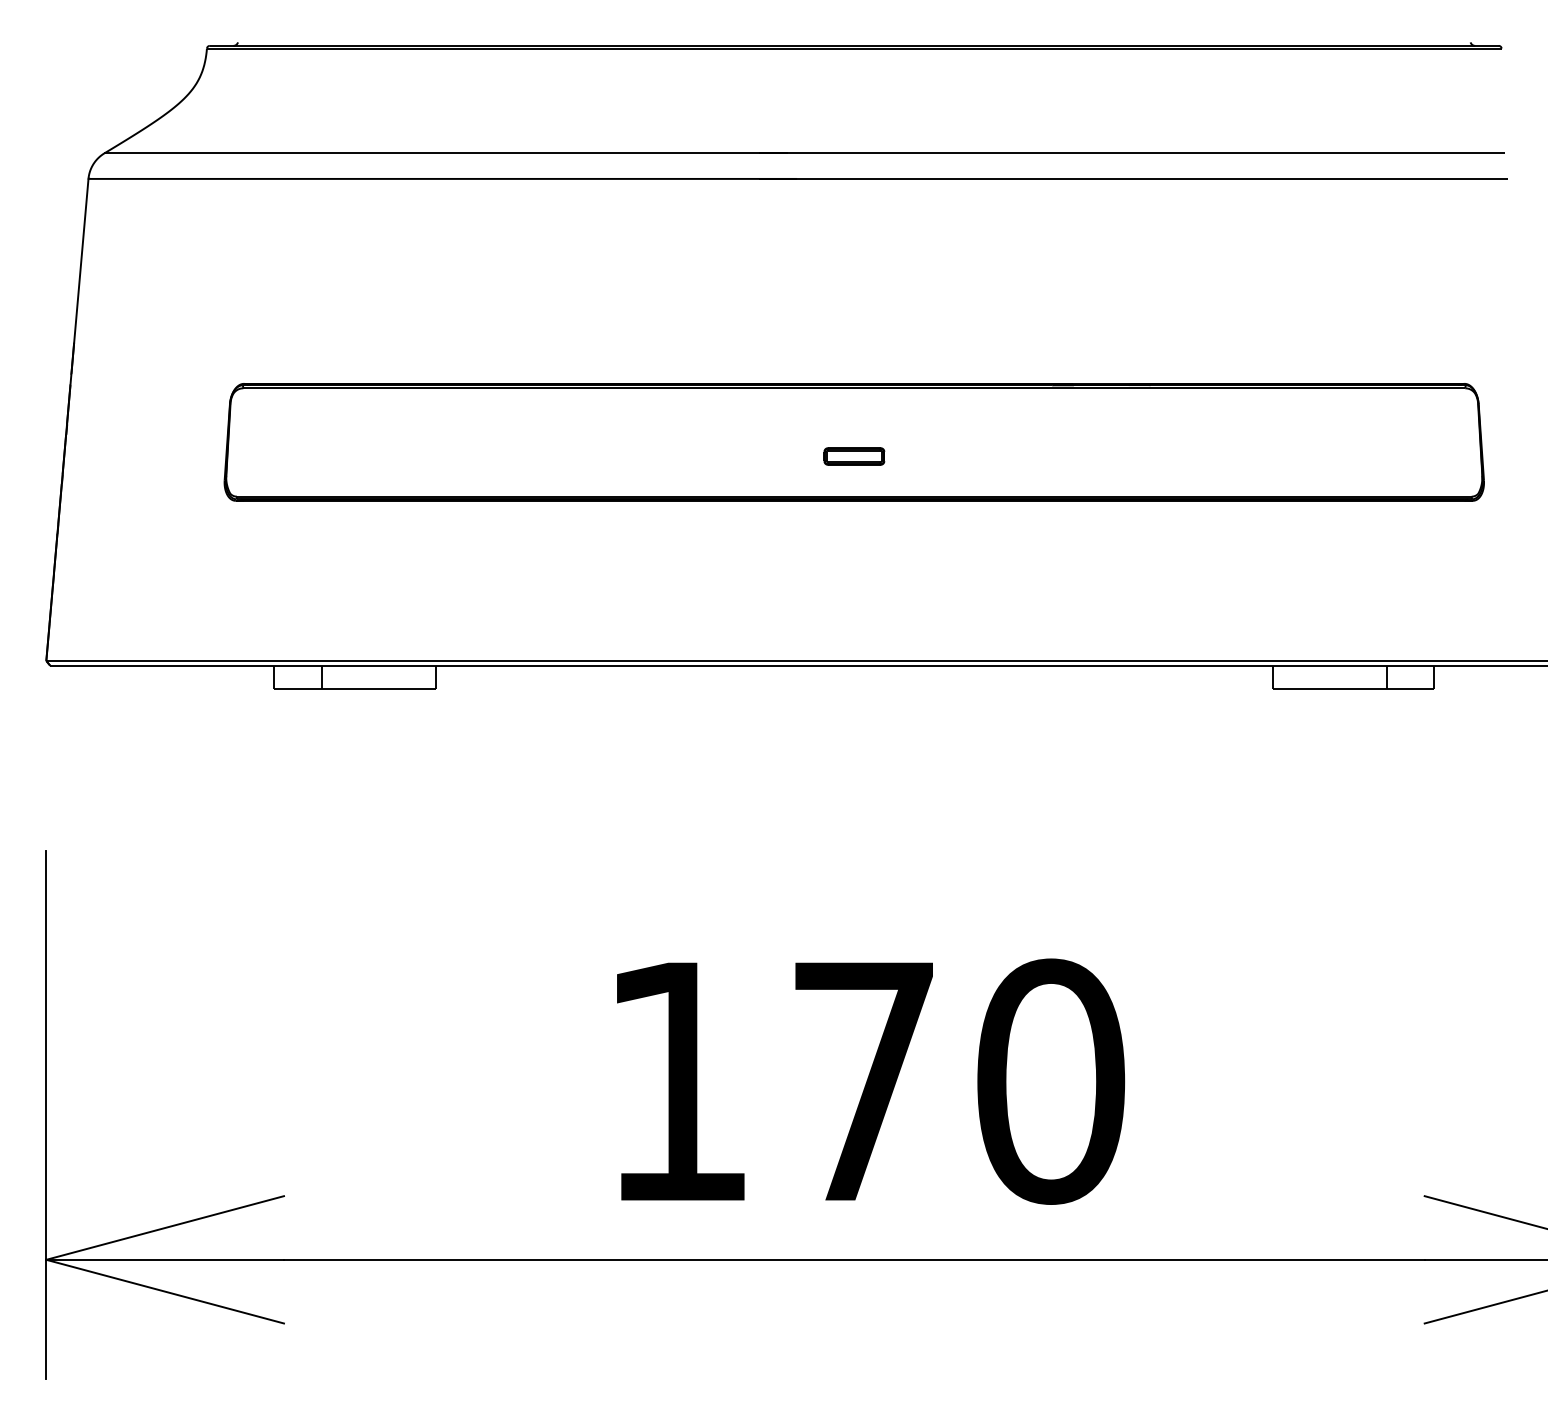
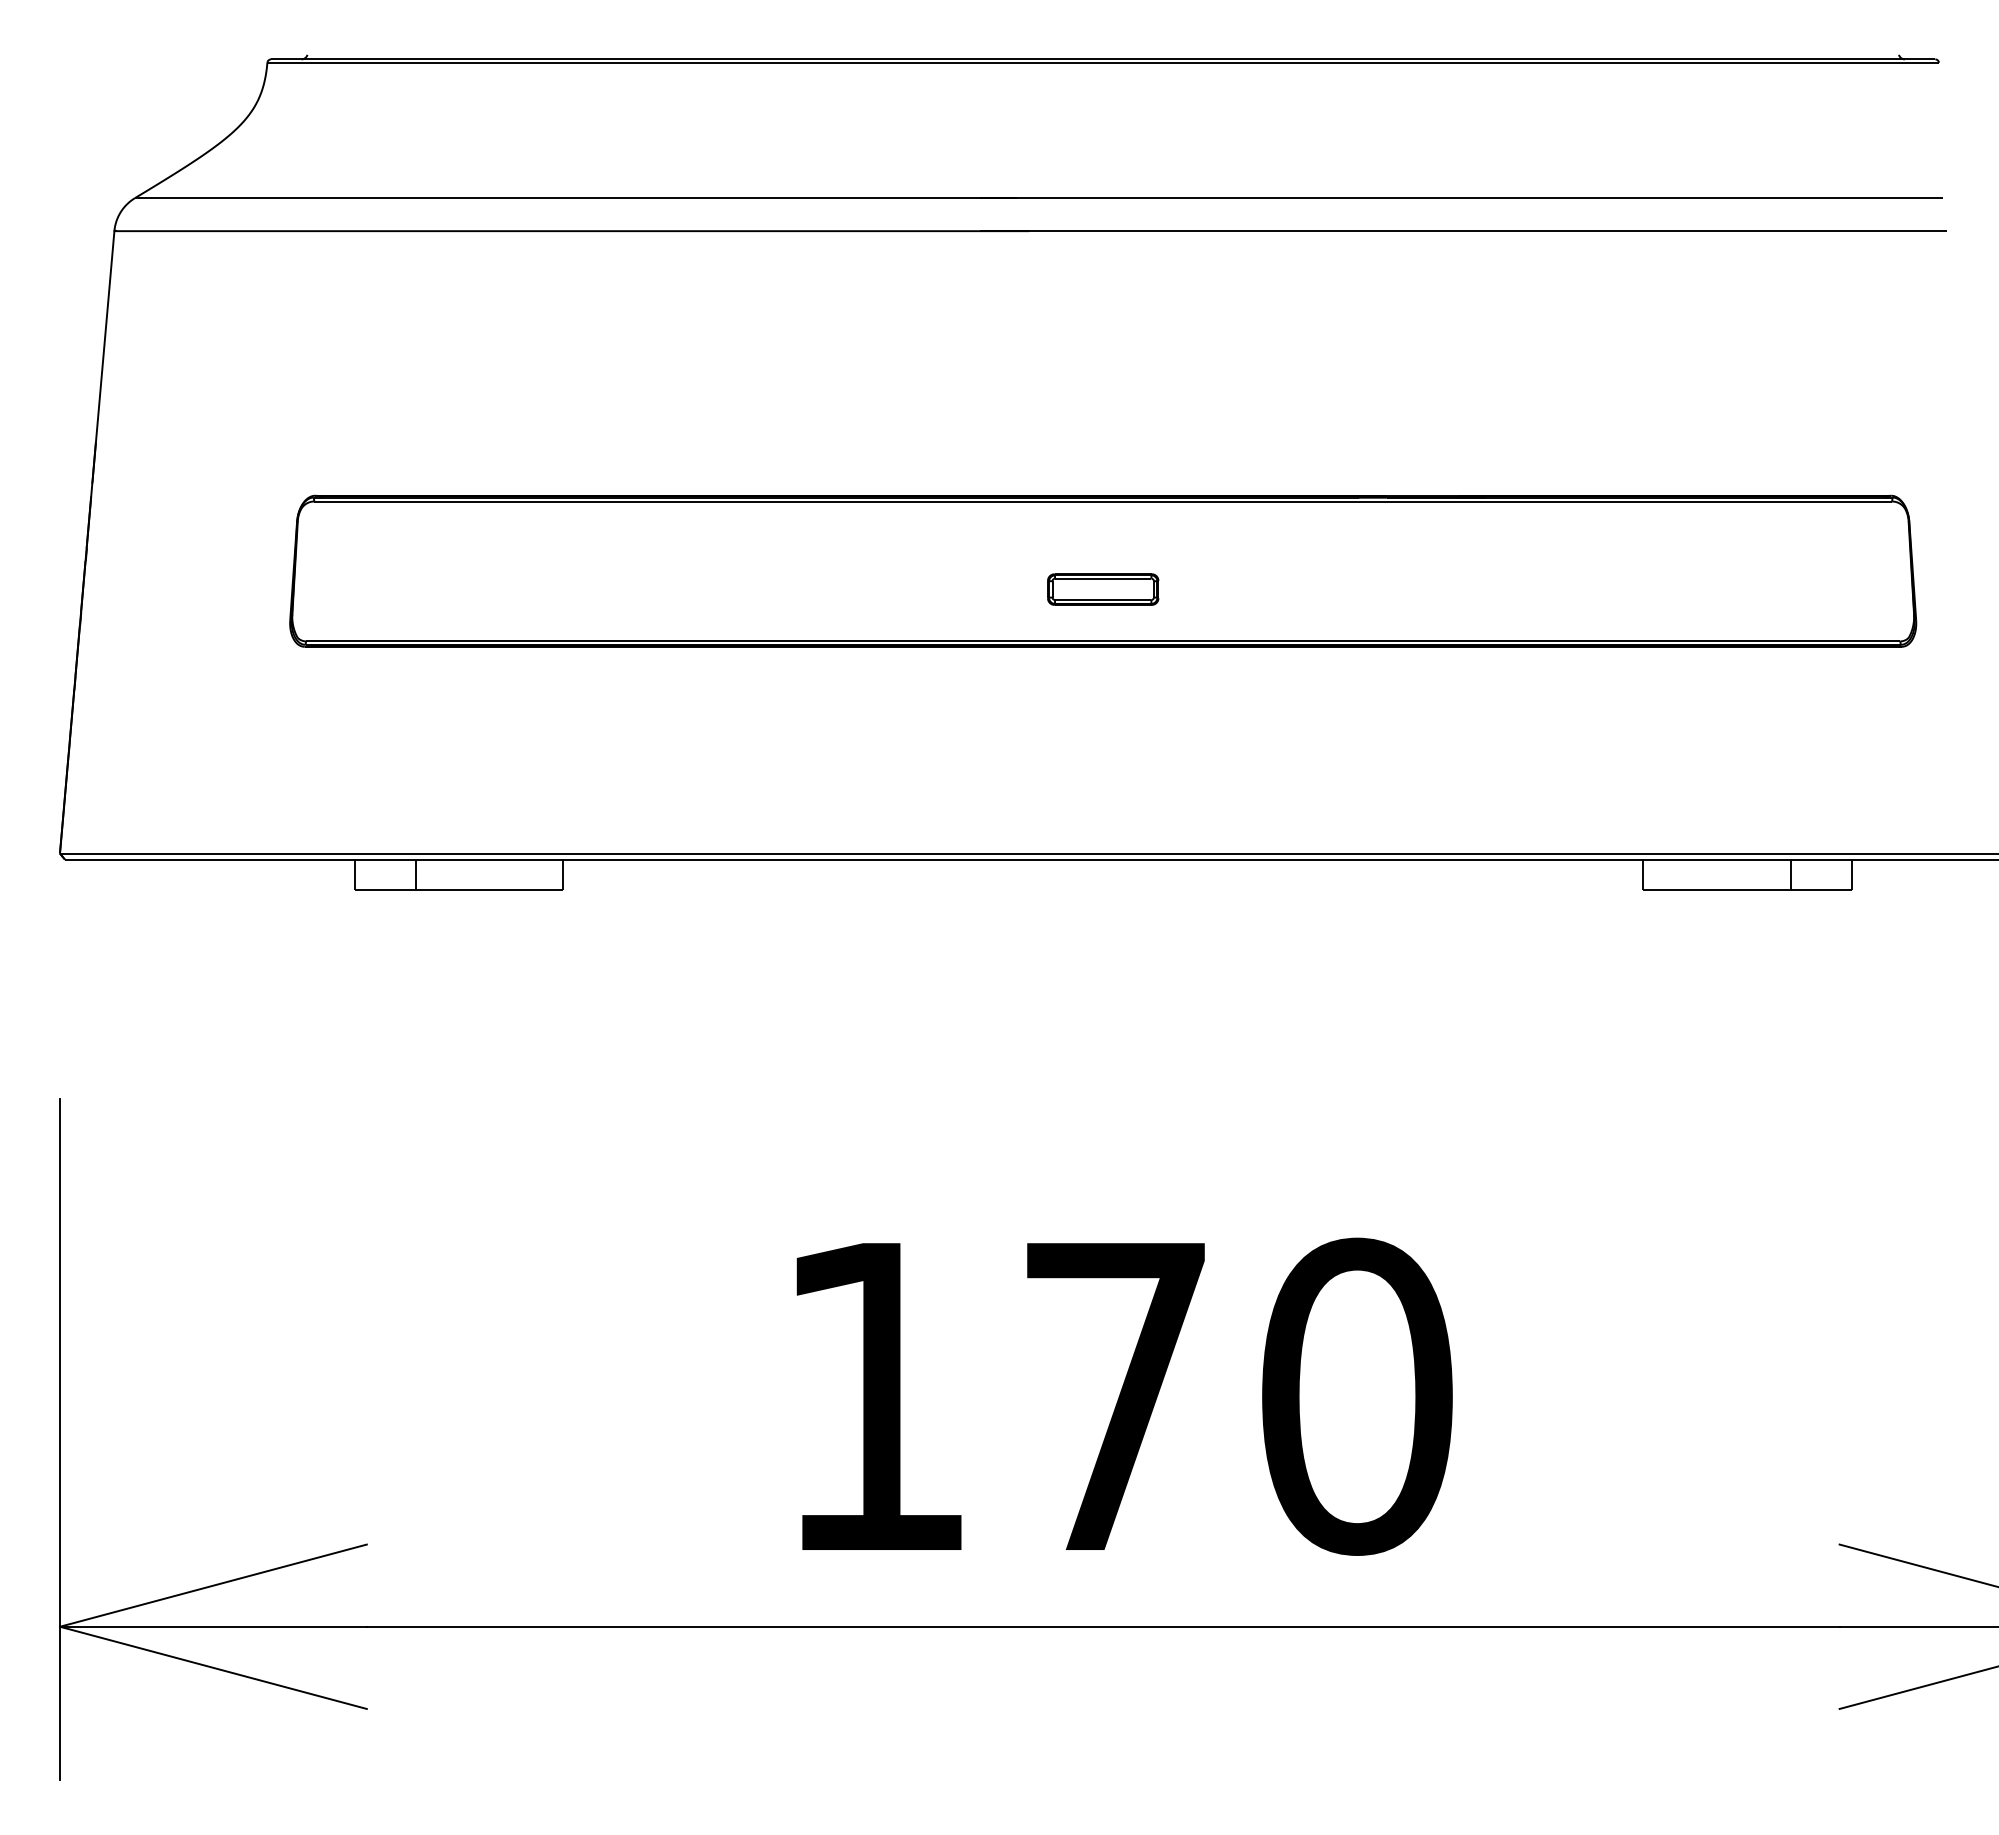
part: (854, 456) -> (1103, 589), size x1.43

